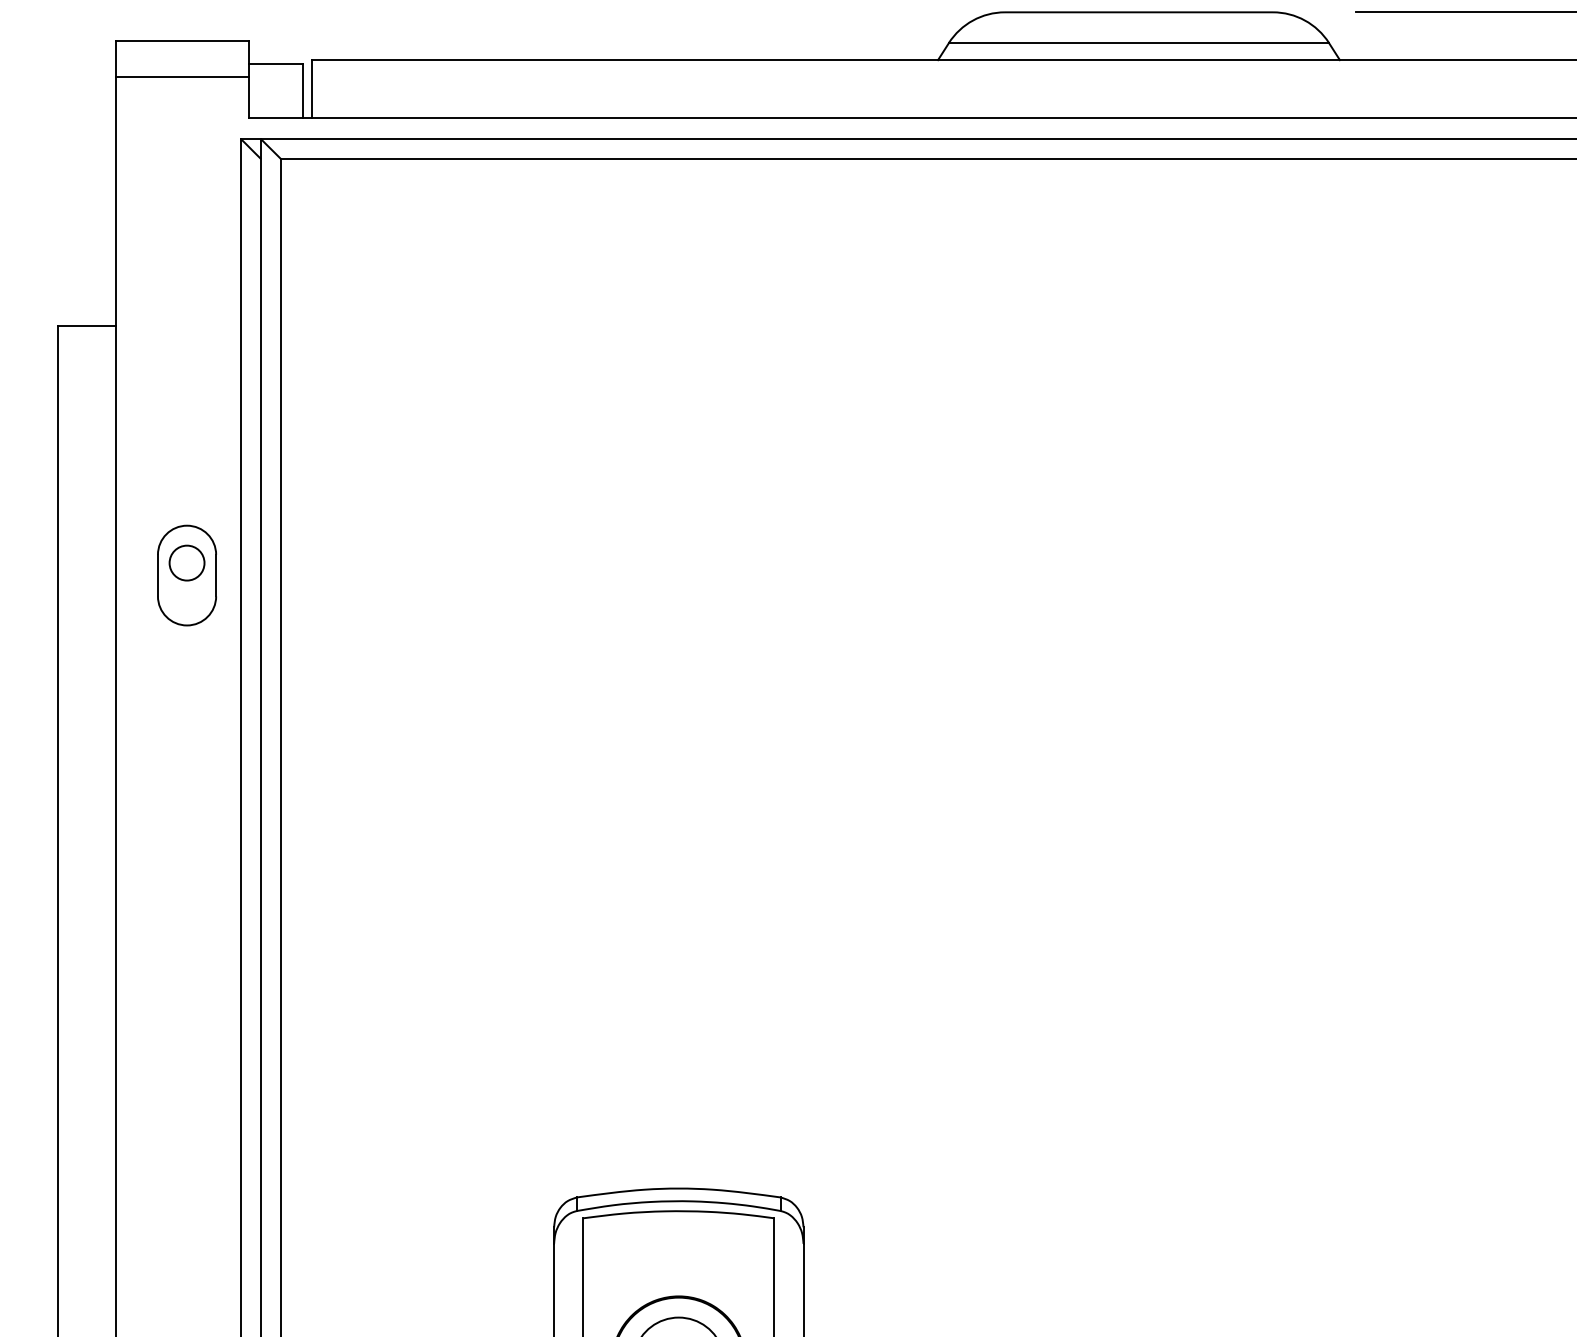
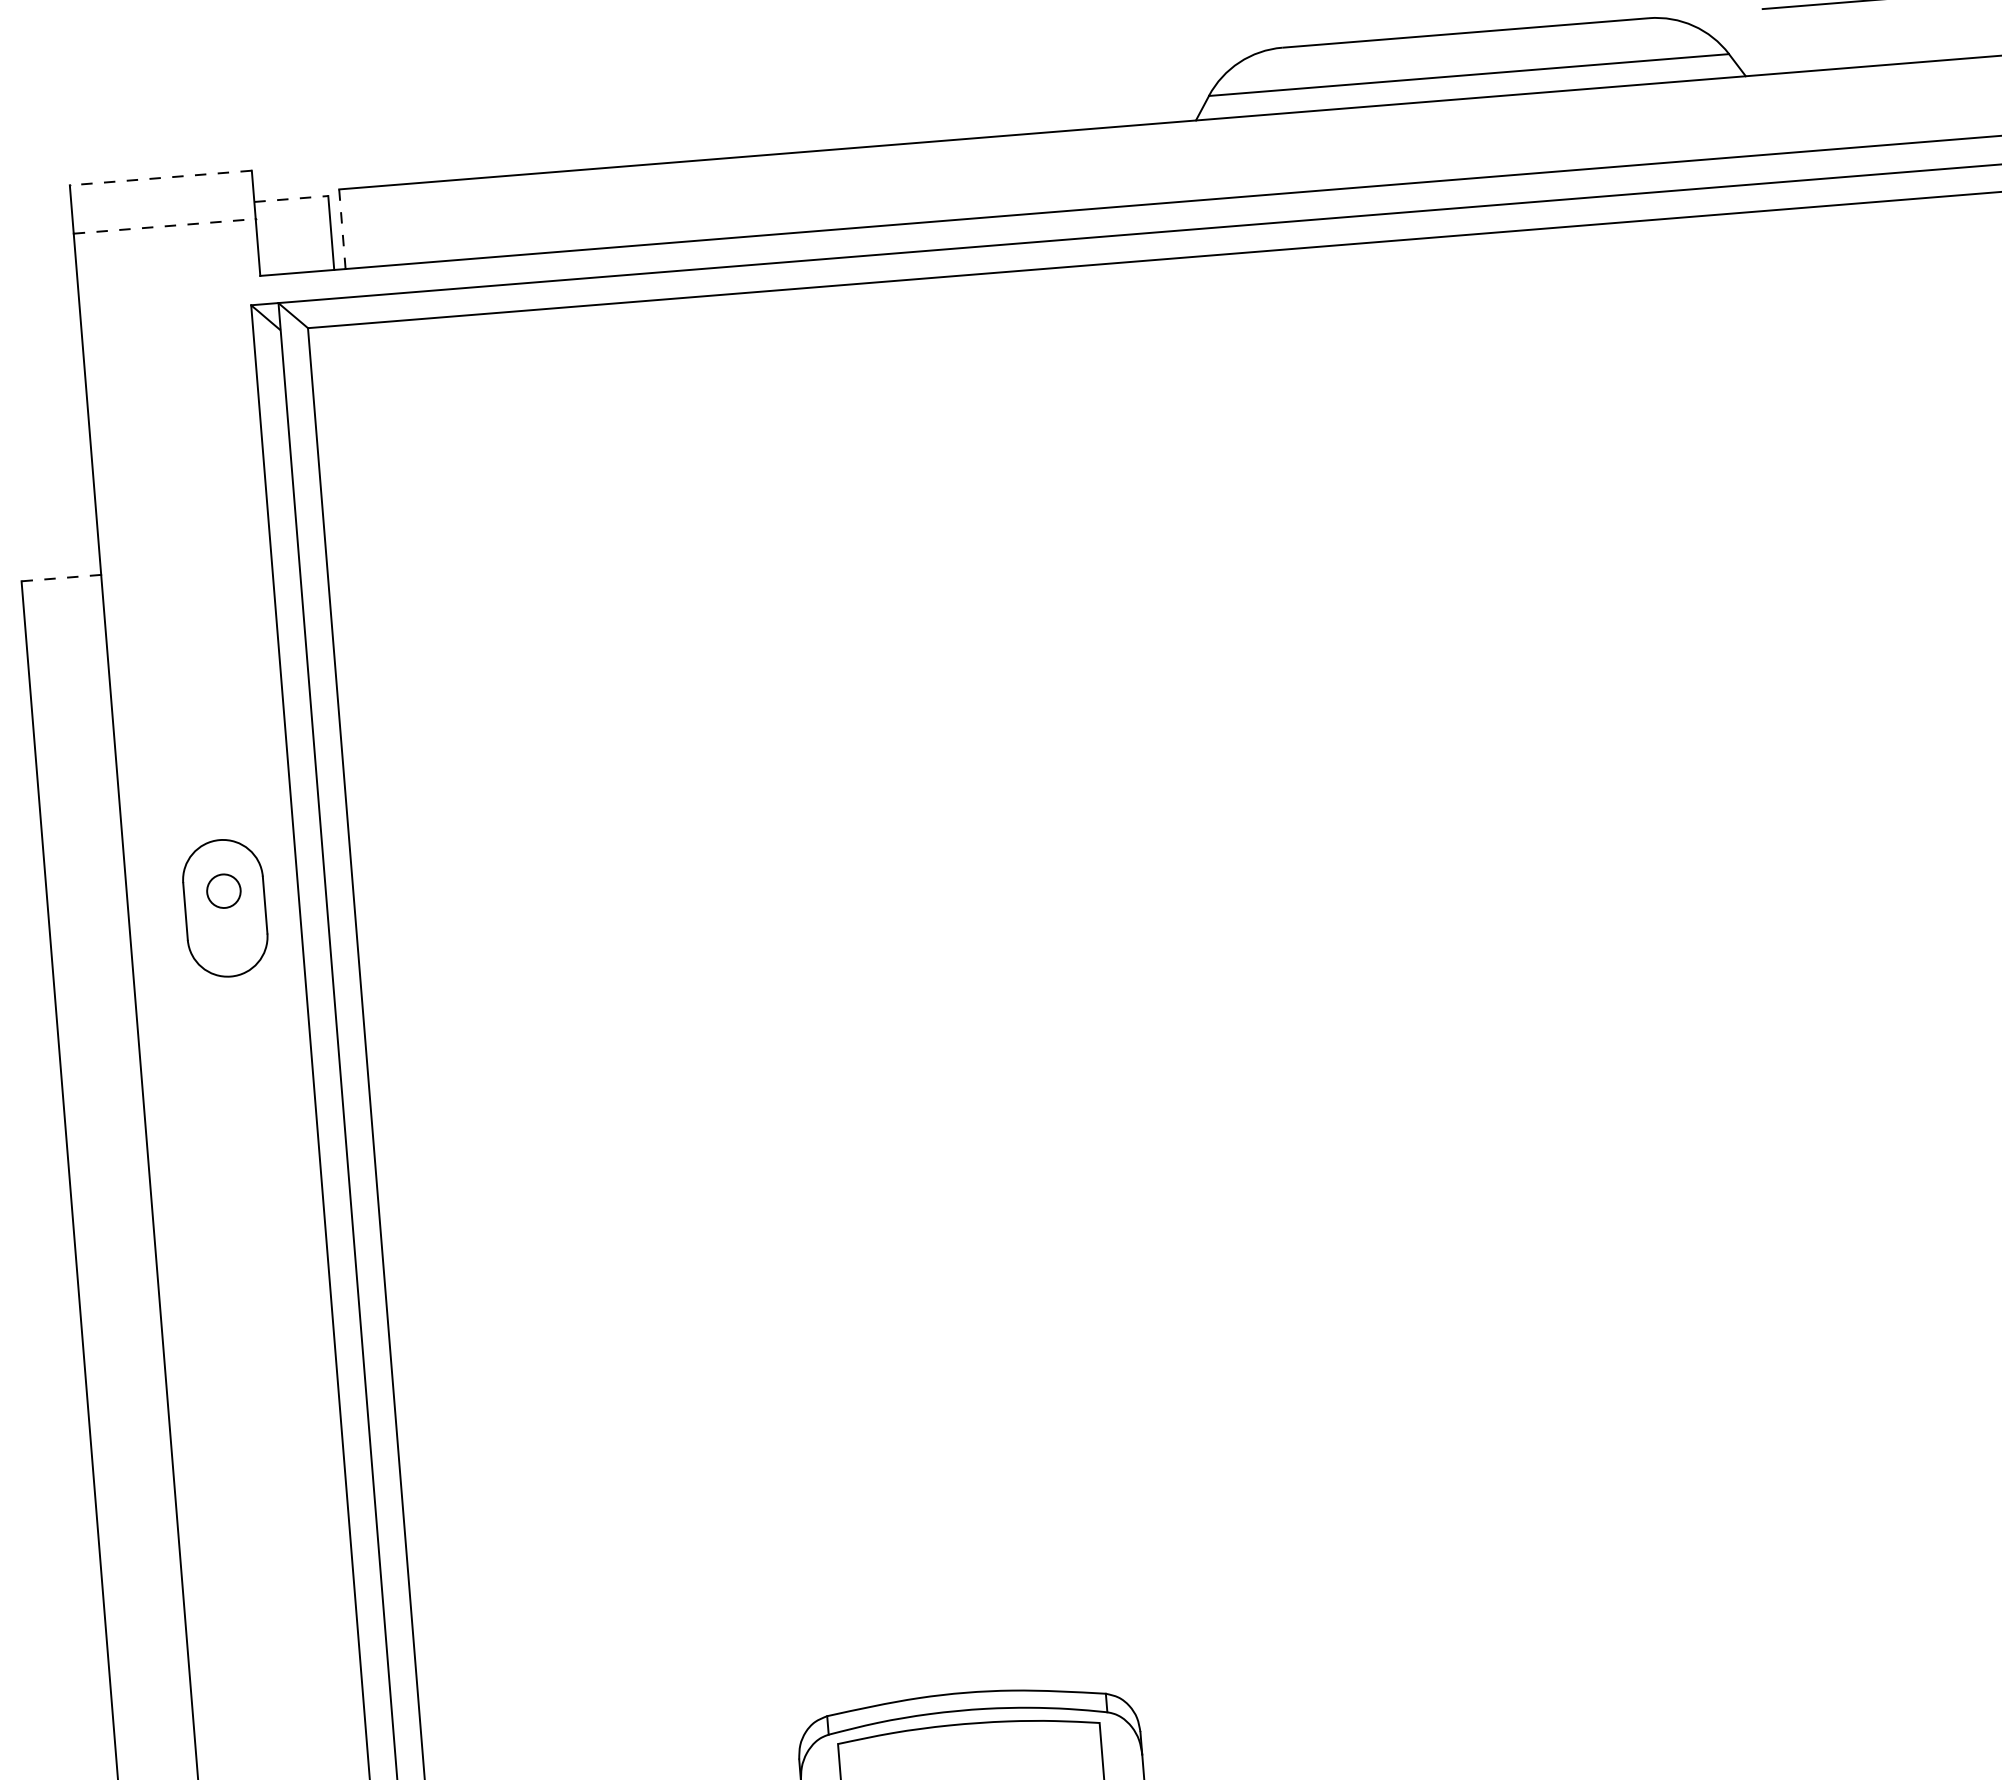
line: (182, 41) -> (160, 178), solid -> dashed
line: (276, 64) -> (291, 199), solid -> dashed
line: (182, 76) -> (164, 226), solid -> dashed
line: (311, 88) -> (341, 228), solid -> dashed
line: (87, 326) -> (61, 578), solid -> dashed
circle: (186, 562) -> (223, 890), size x0.7

